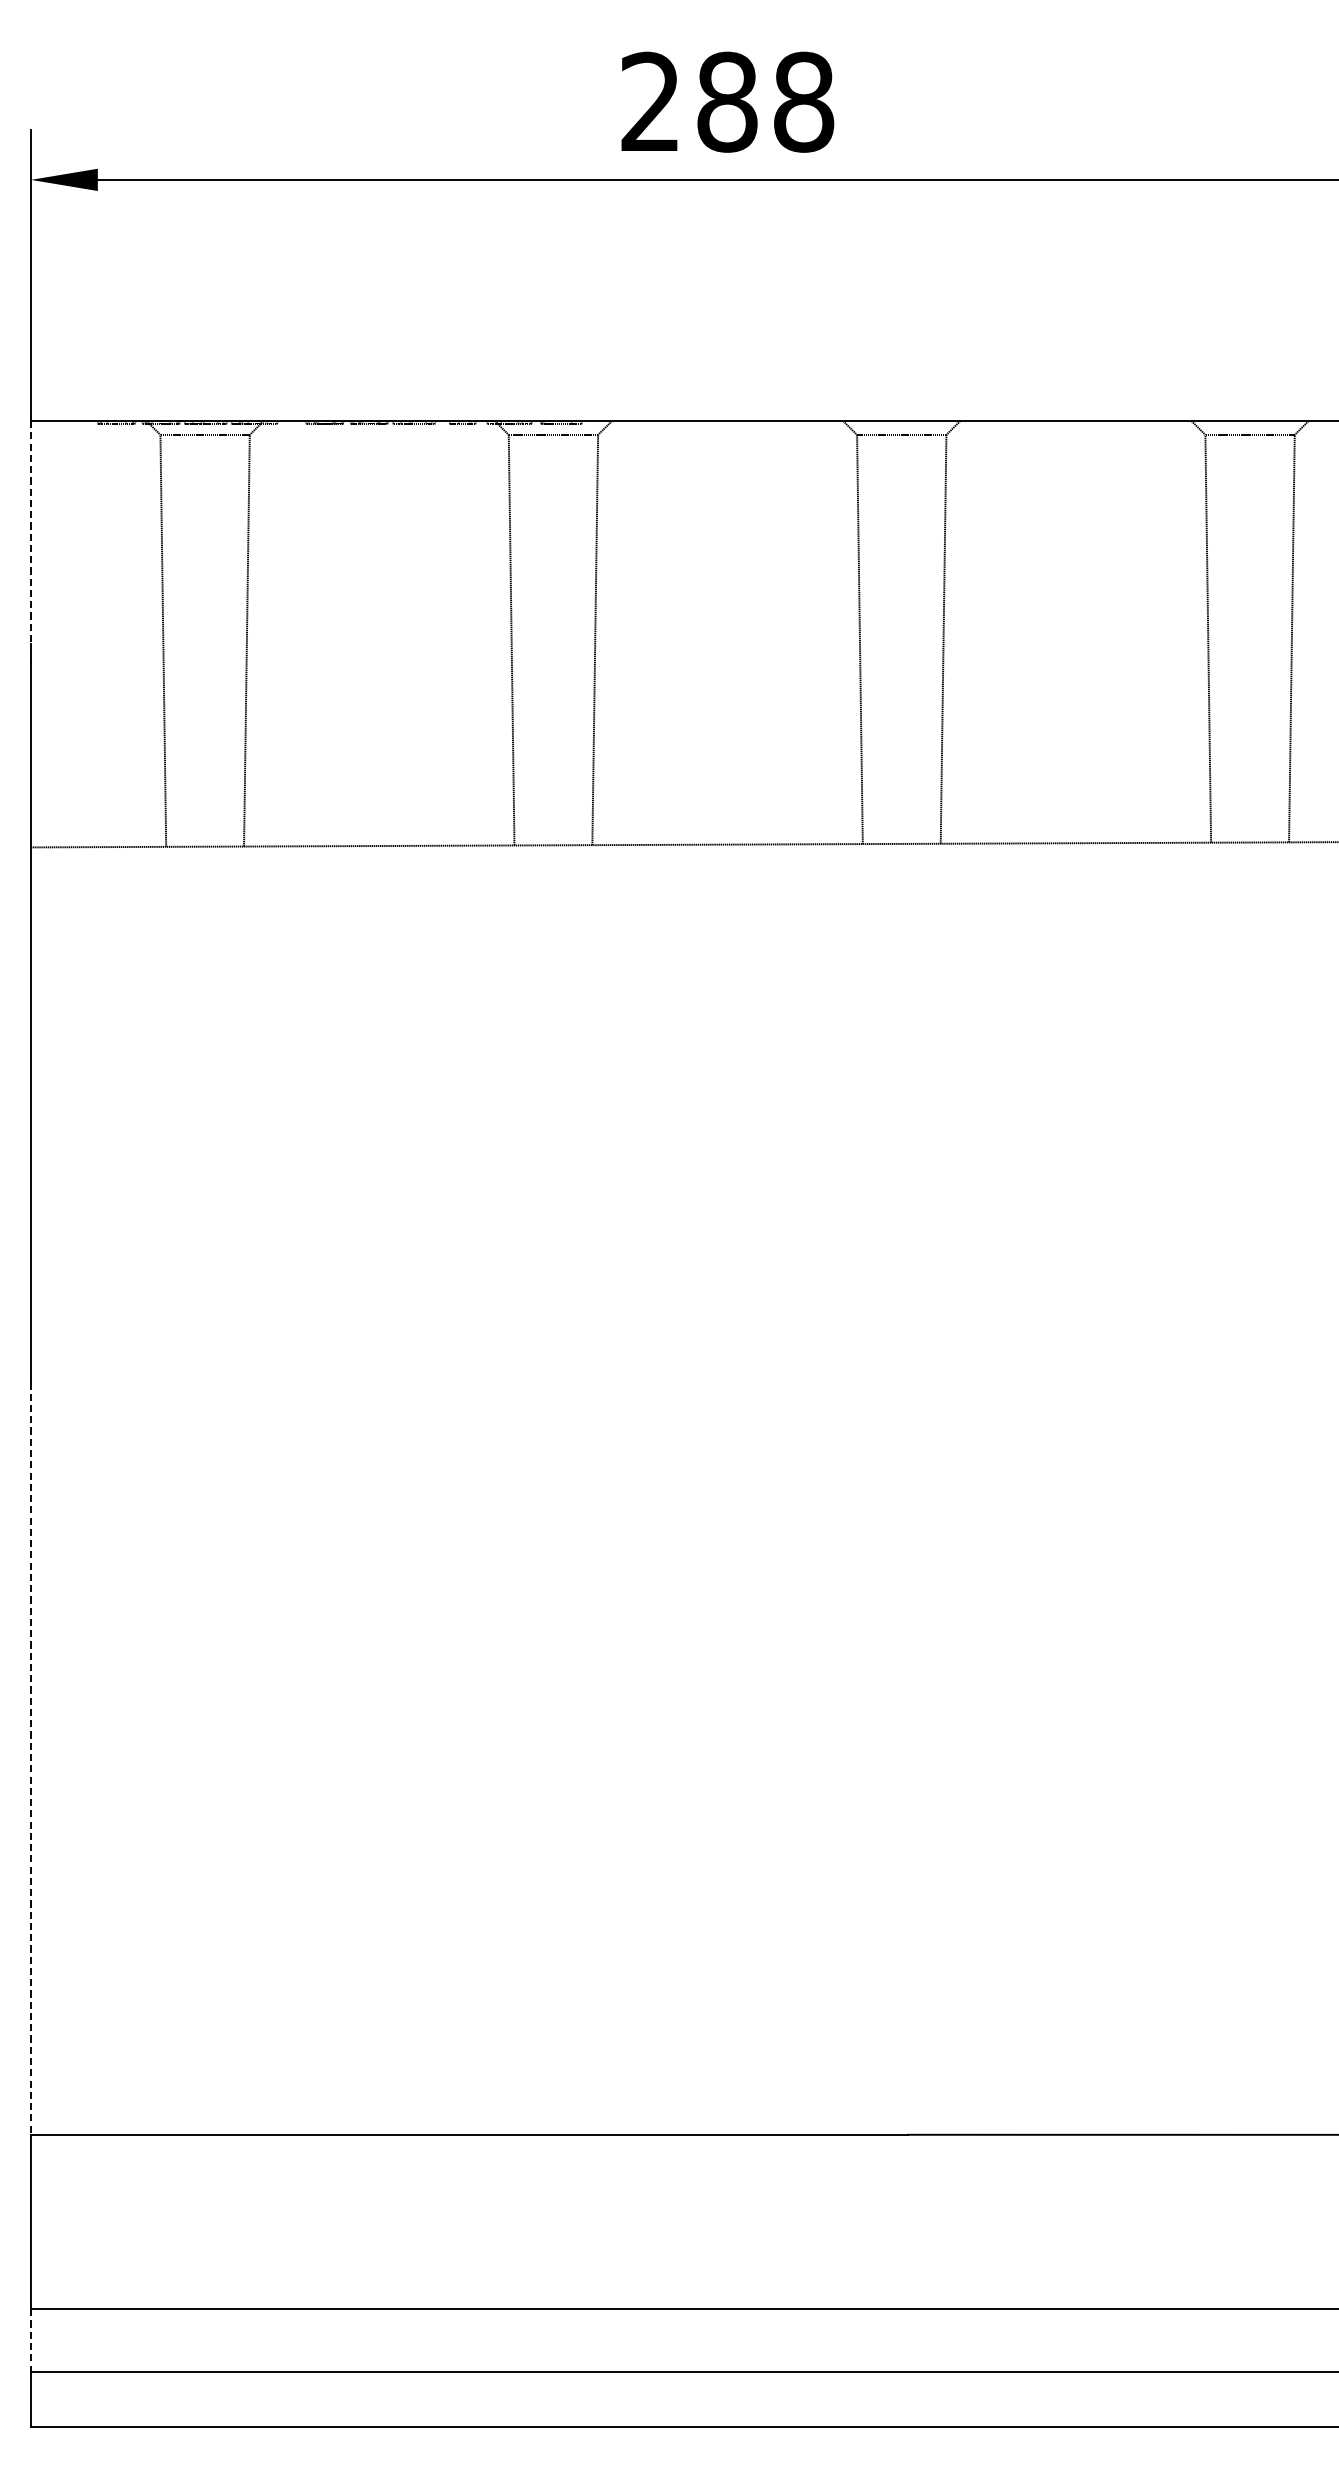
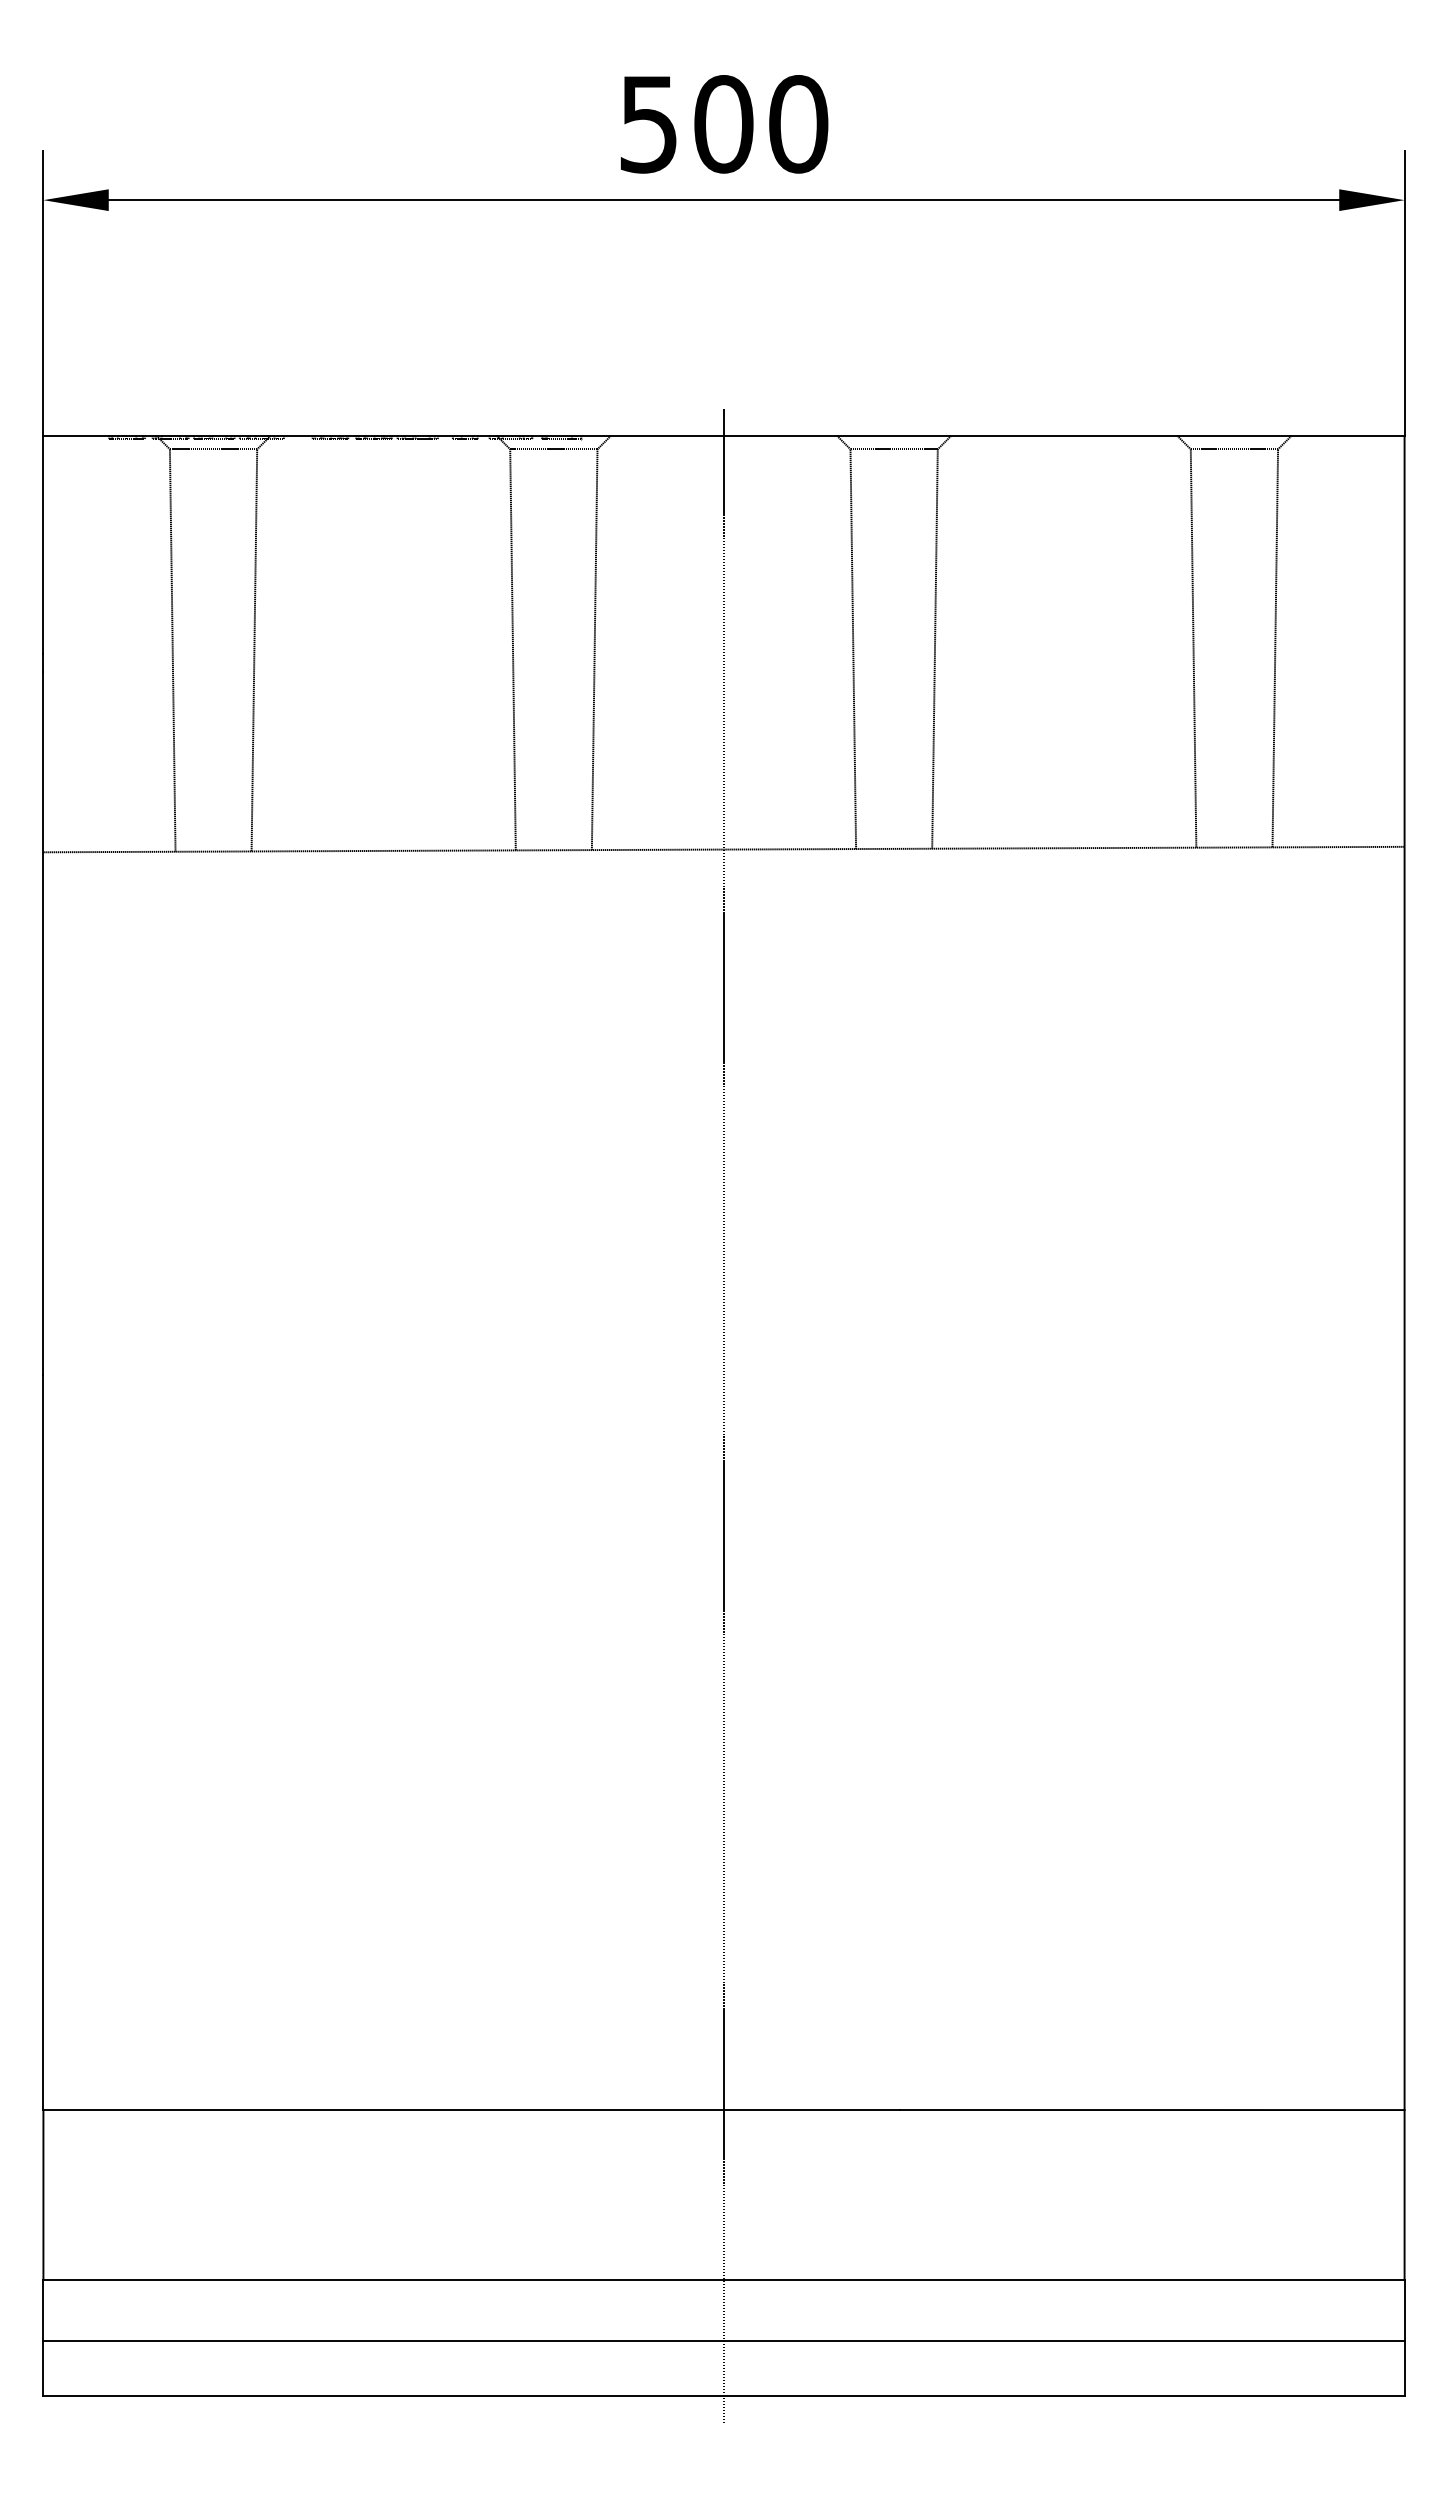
text: (728, 102) -> (724, 124), 288 -> 500
line: (31, 532) -> (43, 544), dashed -> solid
line: (728, 1423) -> (724, 1415), added
line: (31, 1758) -> (43, 1742), dashed -> solid
line: (31, 2341) -> (43, 2311), dashed -> solid

